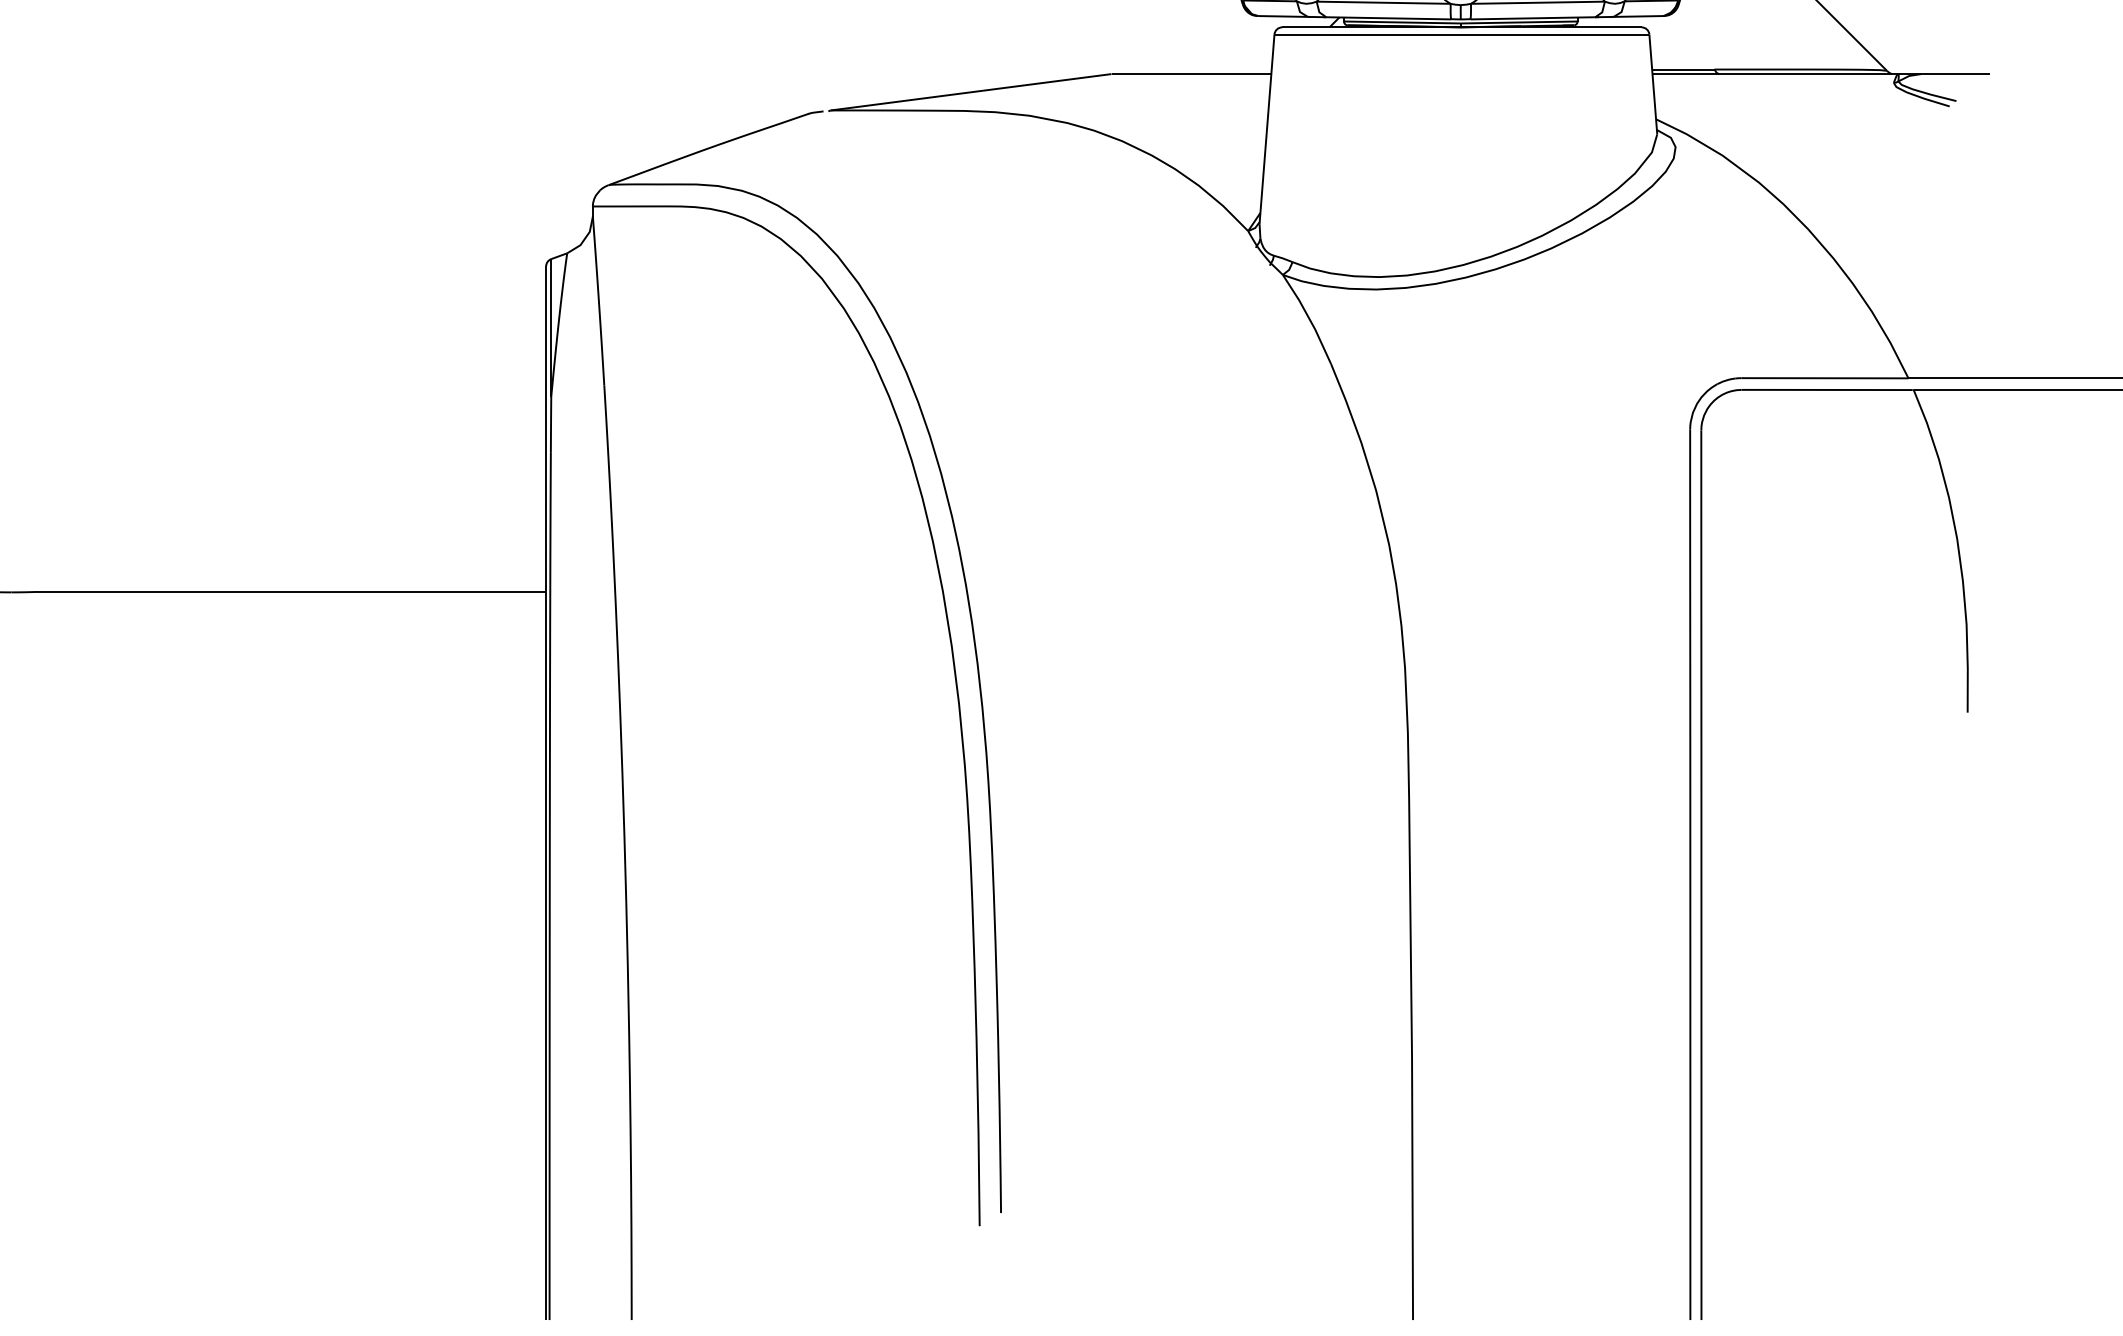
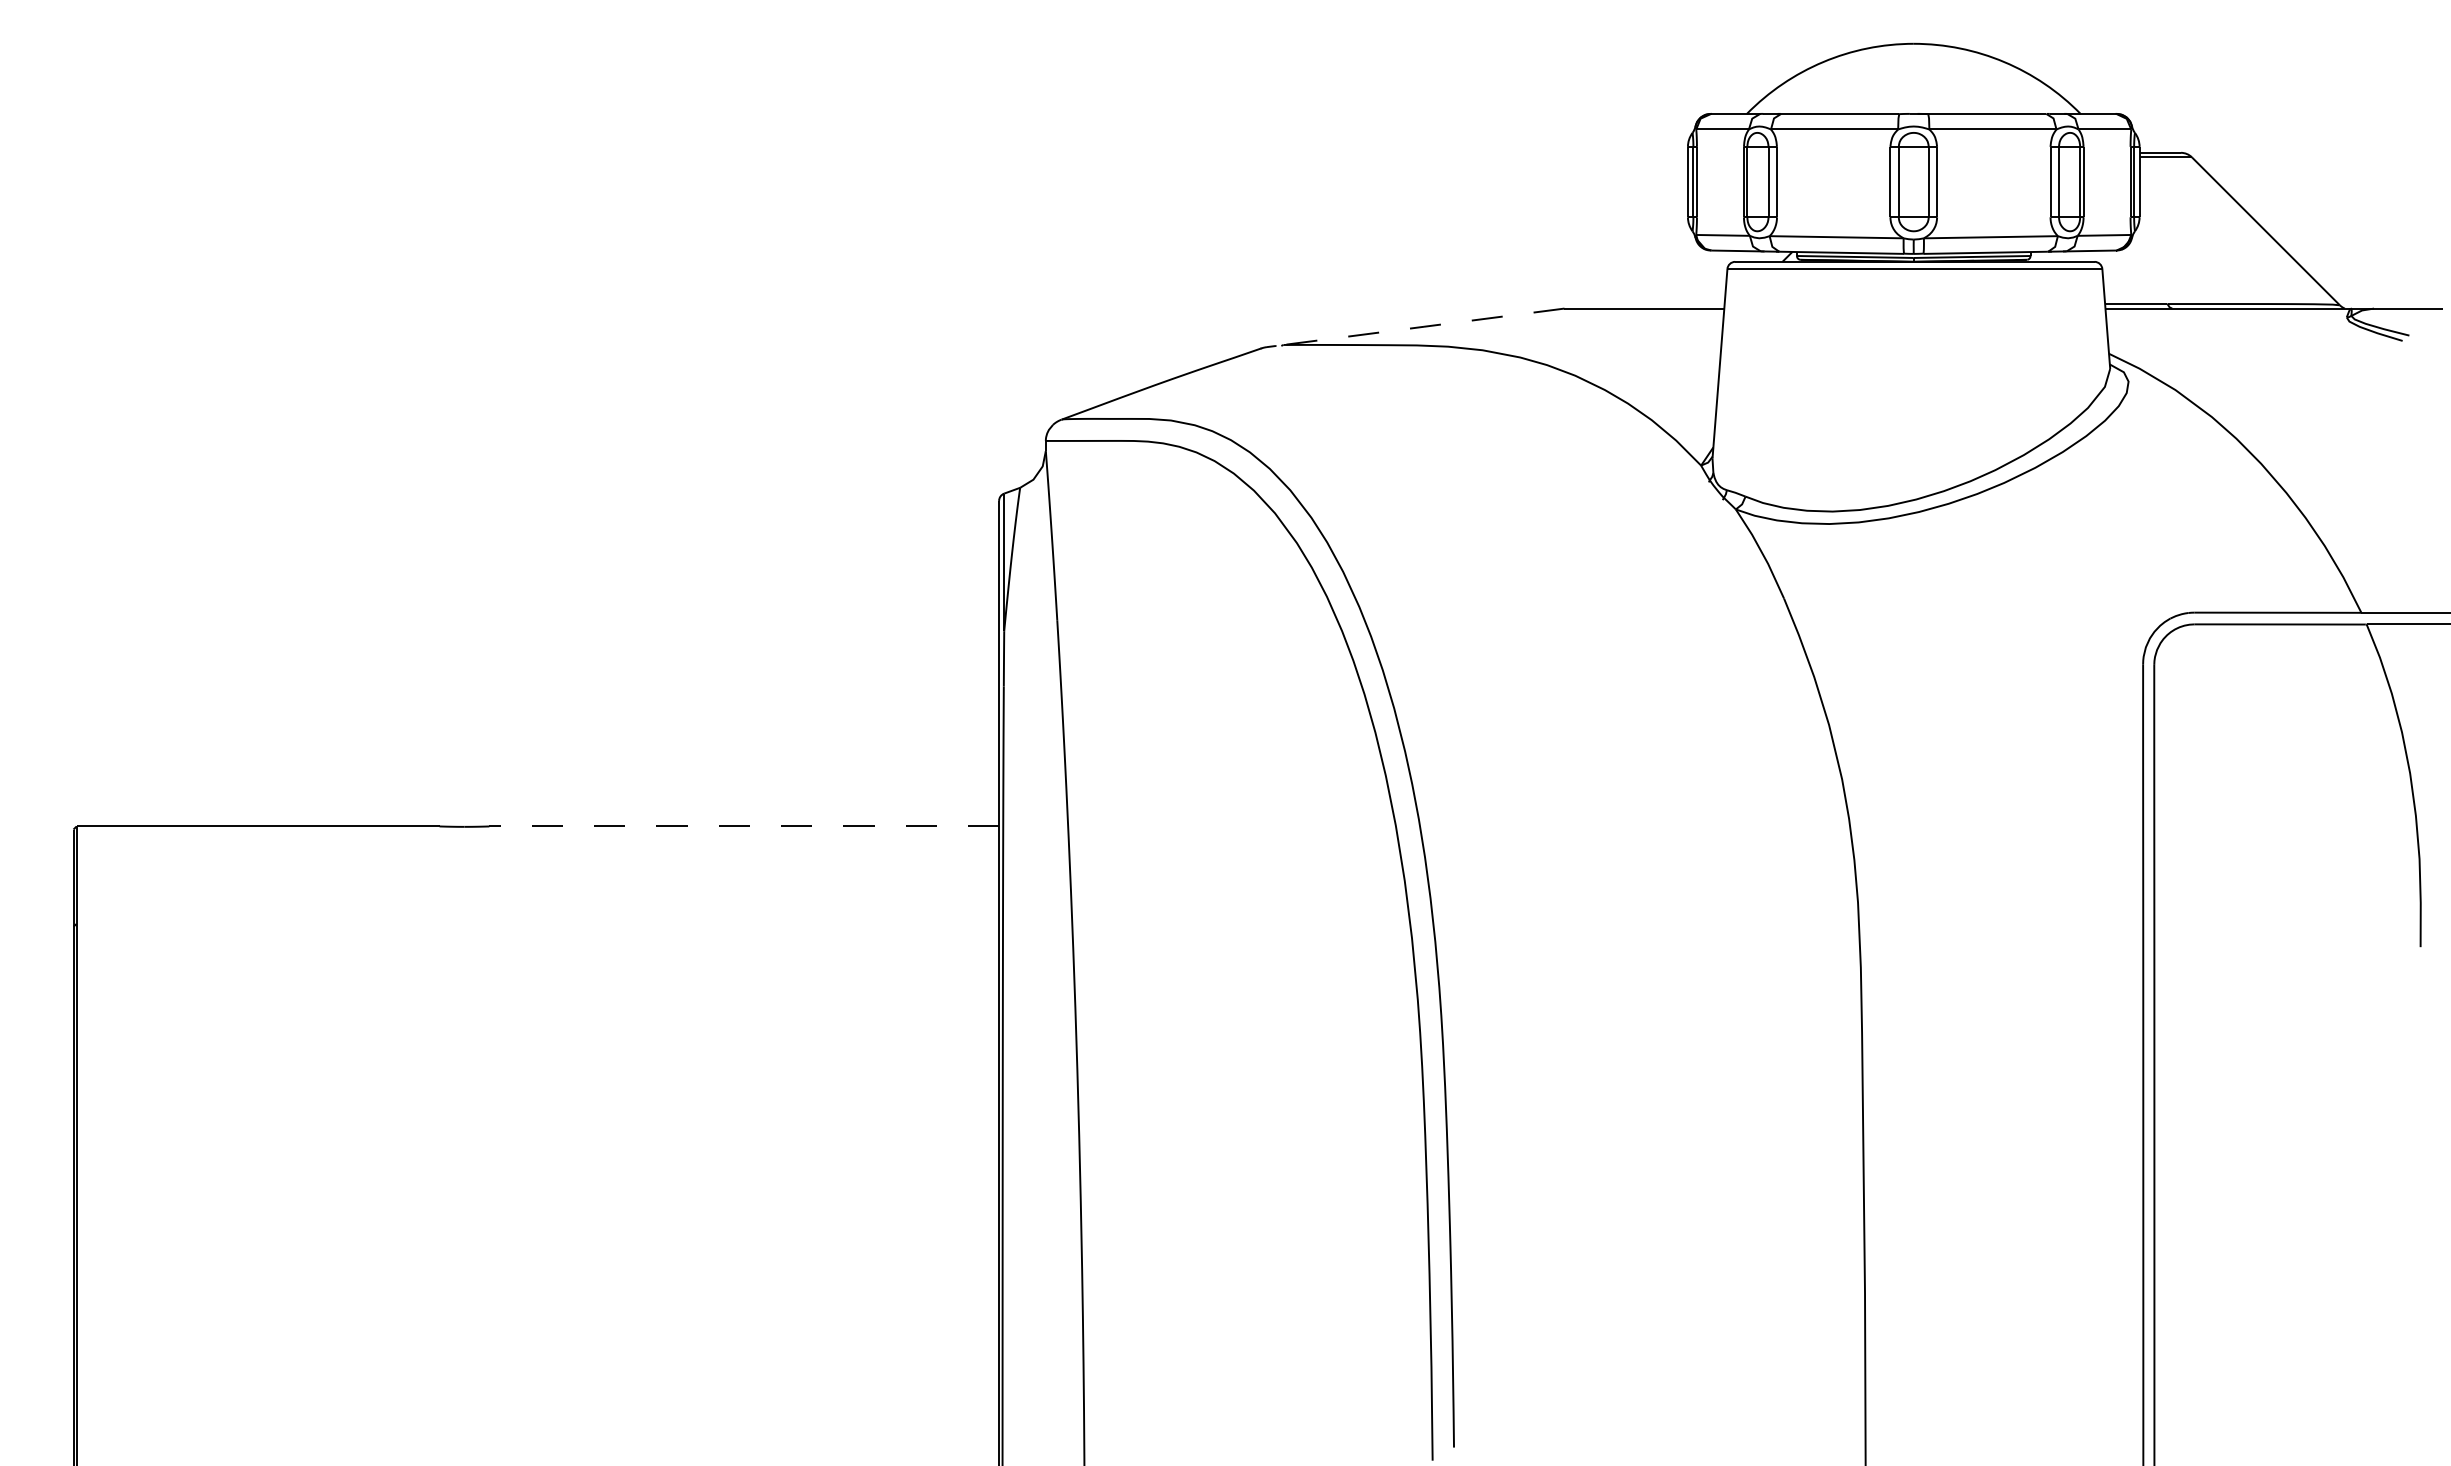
line: (970, 92) -> (1423, 326), solid -> dashed
line: (291, 592) -> (744, 826), solid -> dashed

